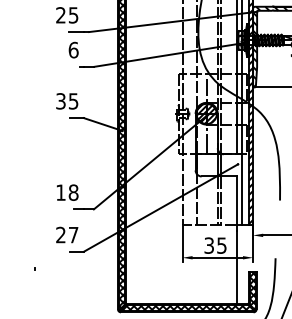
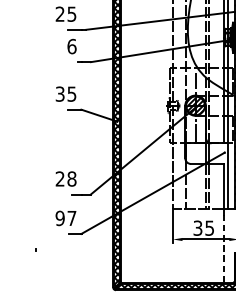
text: (60, 192) -> (59, 178), 18 -> 28
text: (60, 234) -> (59, 217), 27 -> 97
line: (236, 267) -> (223, 248), solid -> dashed

